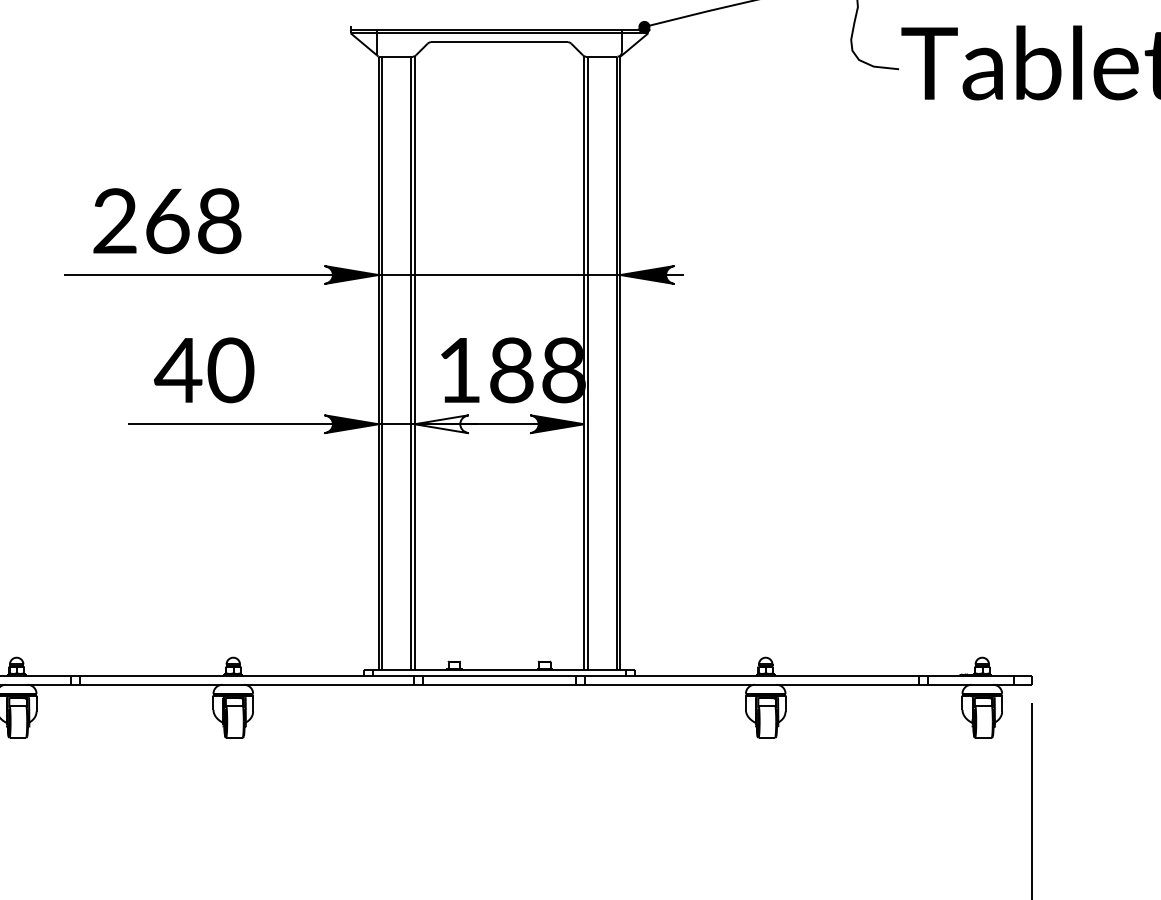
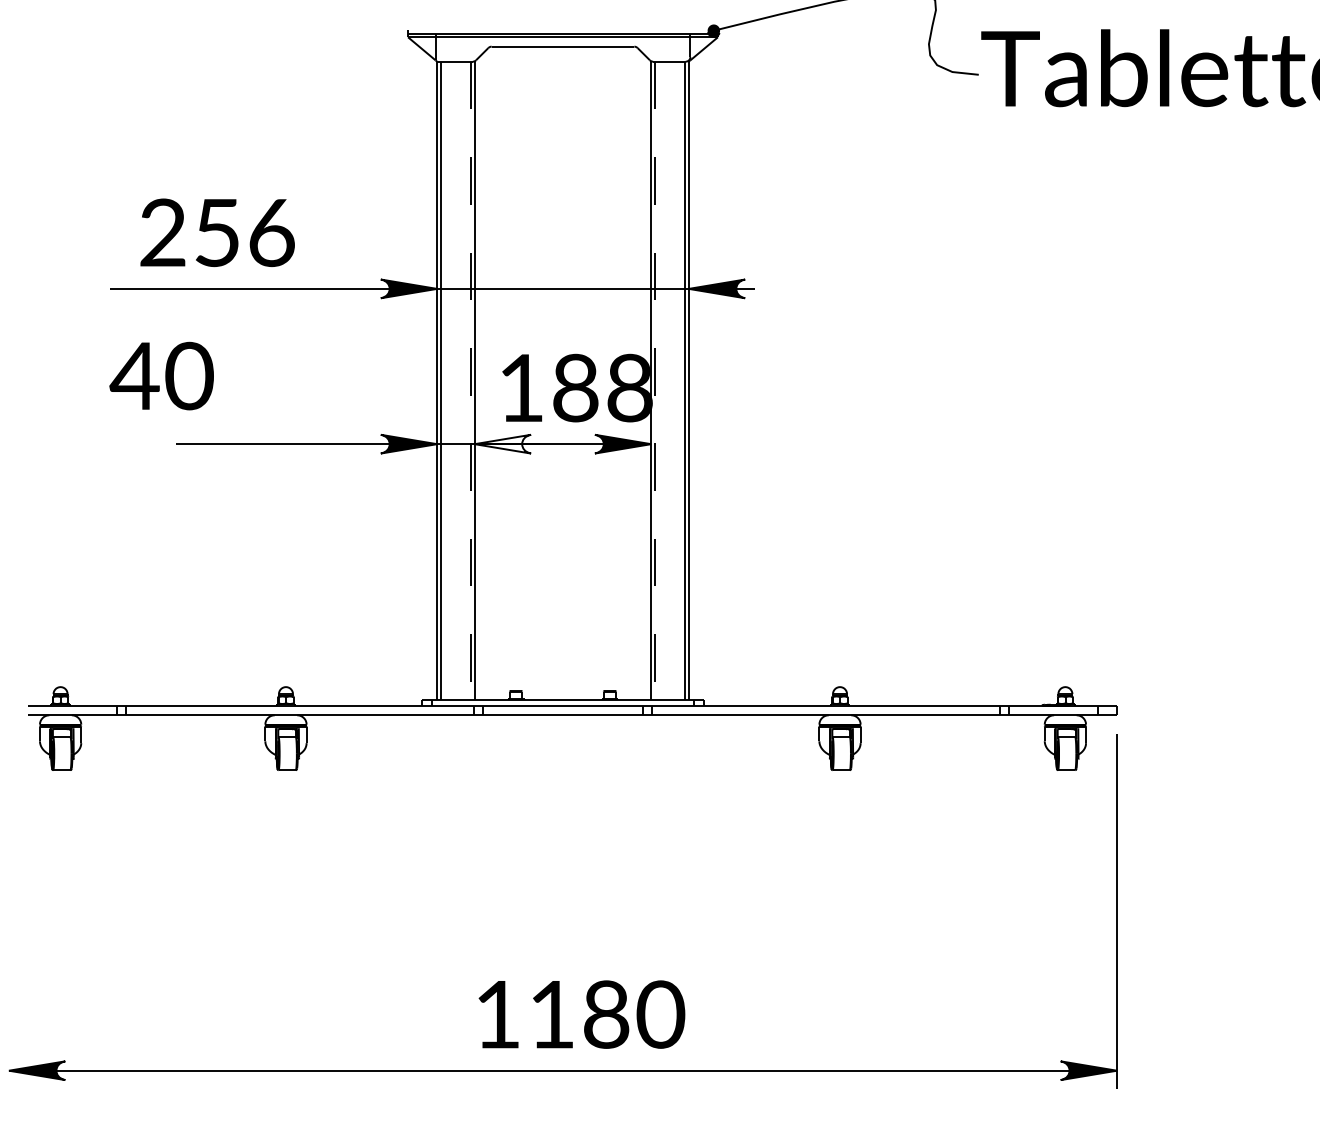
text: (193, 220) -> (244, 232), 268 -> 256
line: (410, 364) -> (470, 381), solid -> dashed
line: (588, 364) -> (655, 381), solid -> dashed
text: (203, 369) -> (161, 375), moved

